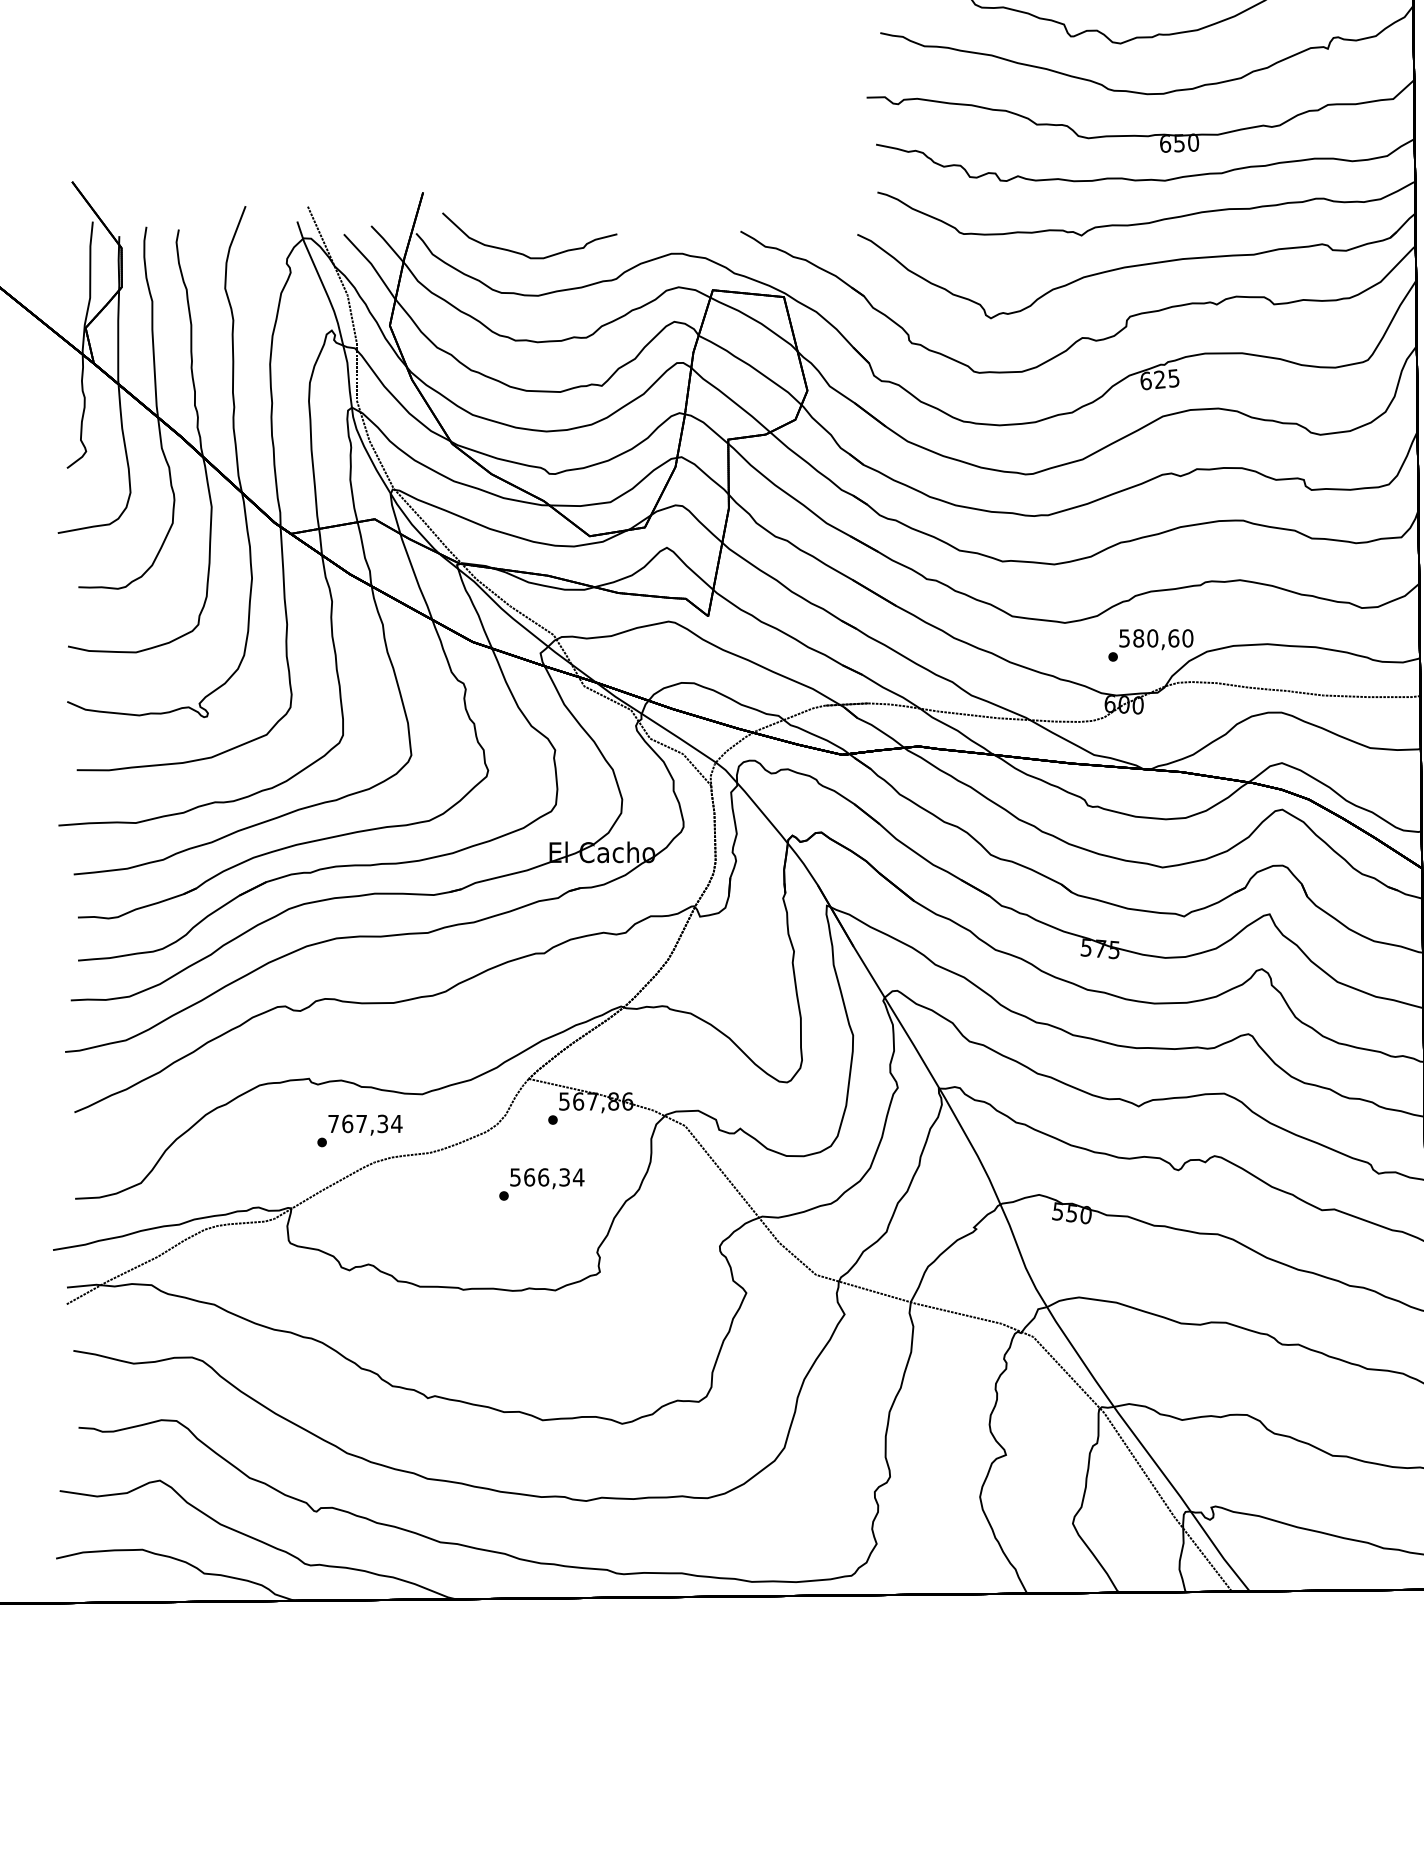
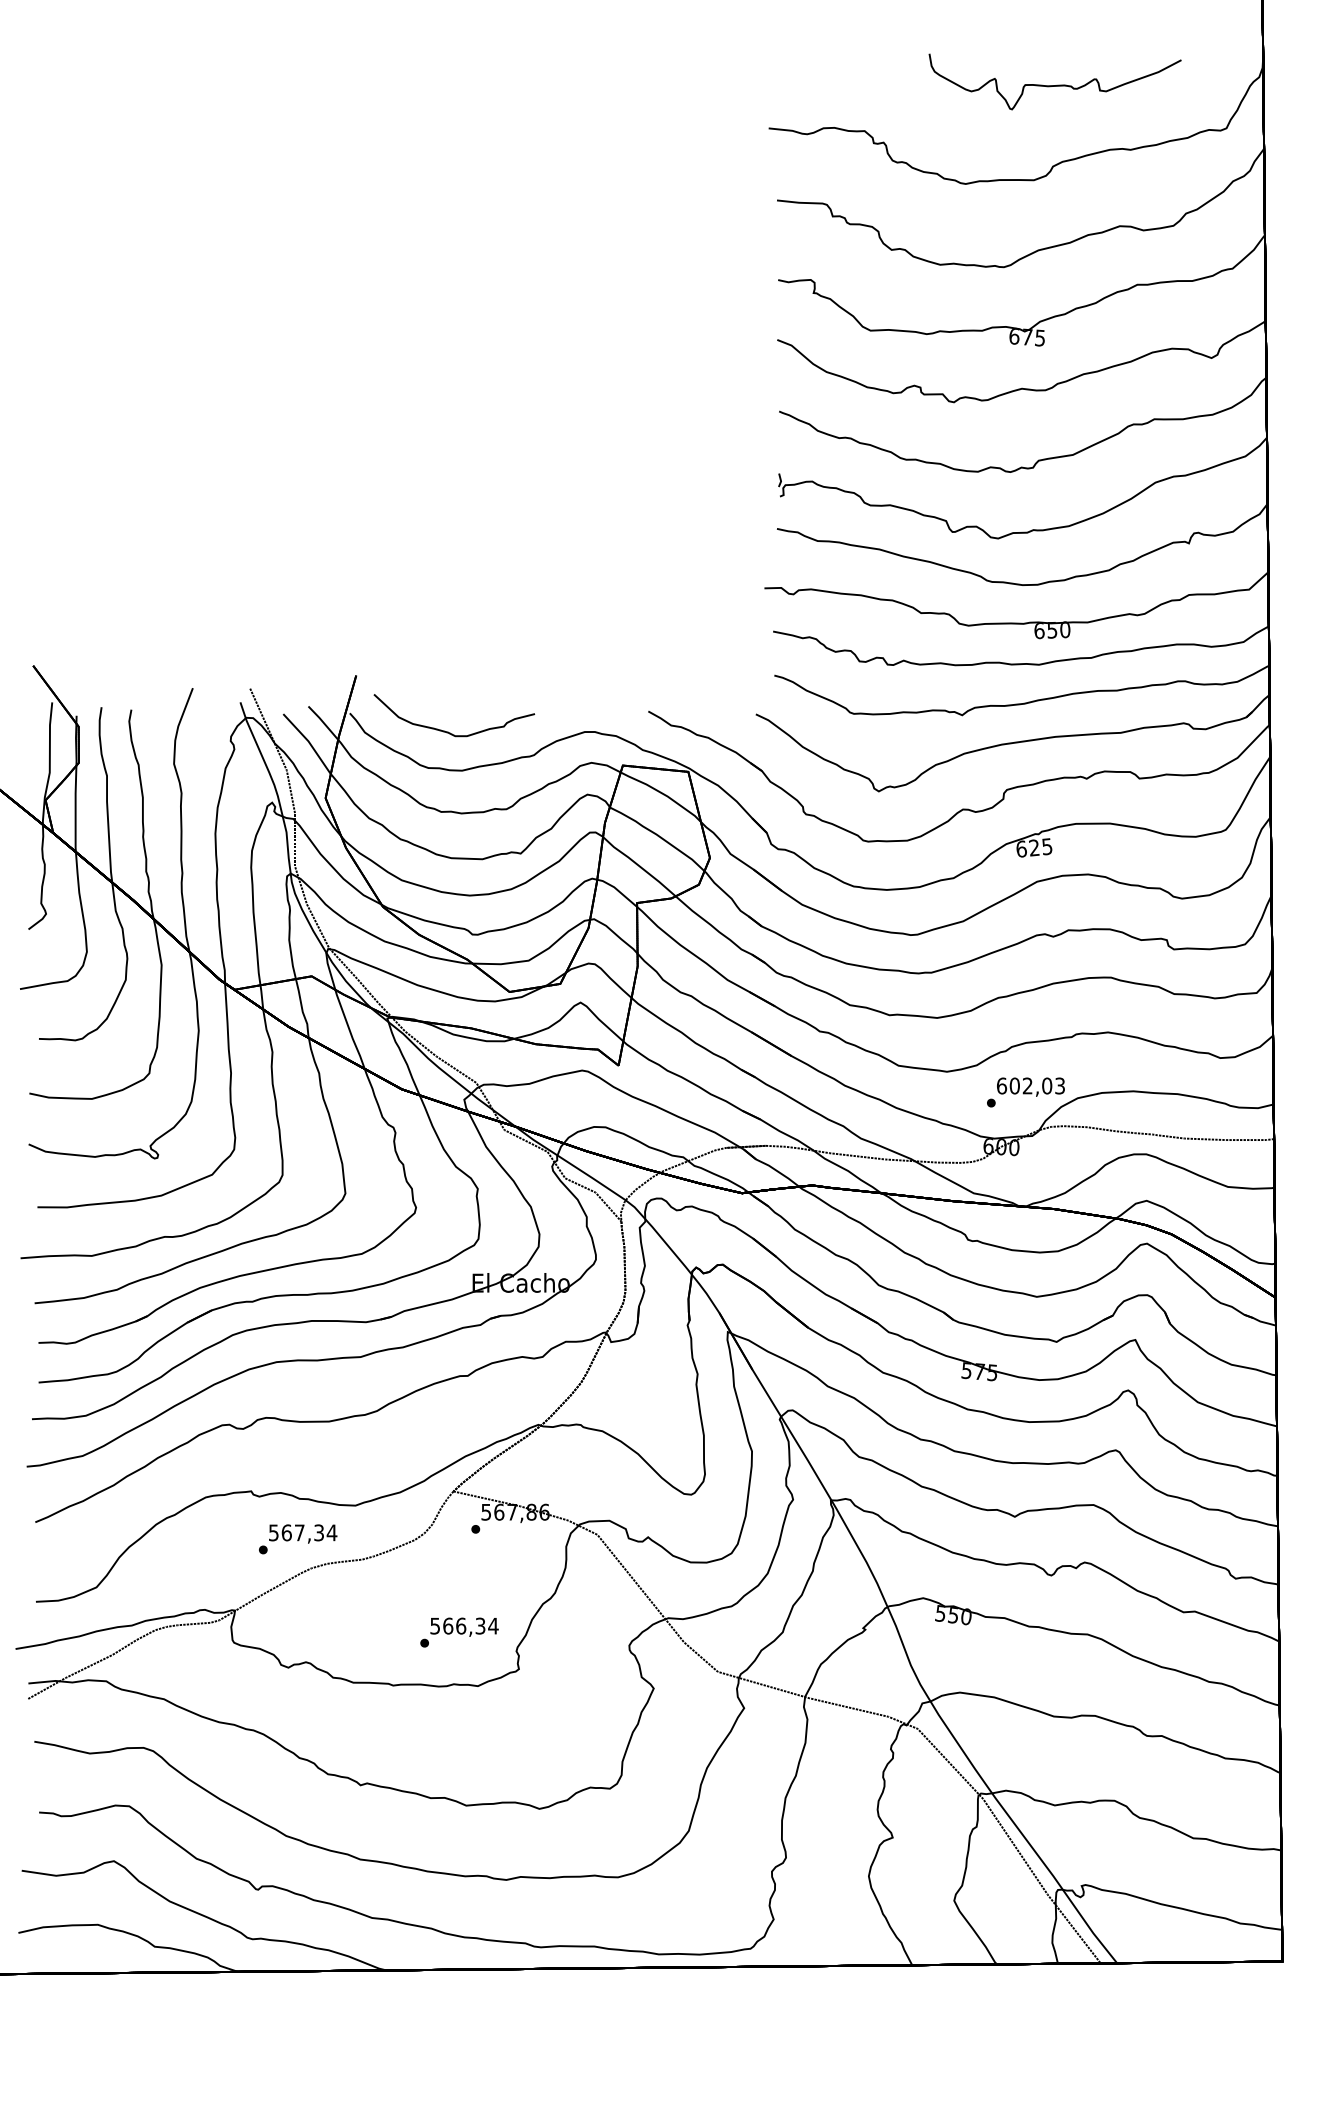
text: (1156, 637) -> (1031, 1085), 580,60 -> 602,03
text: (333, 1123) -> (273, 1532), 767,34 -> 567,34
text: (541, 1184) -> (459, 1632), moved

